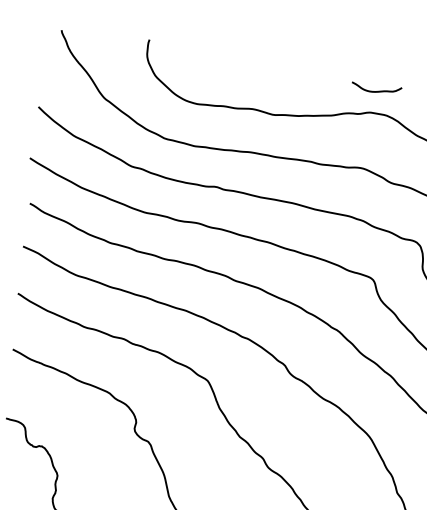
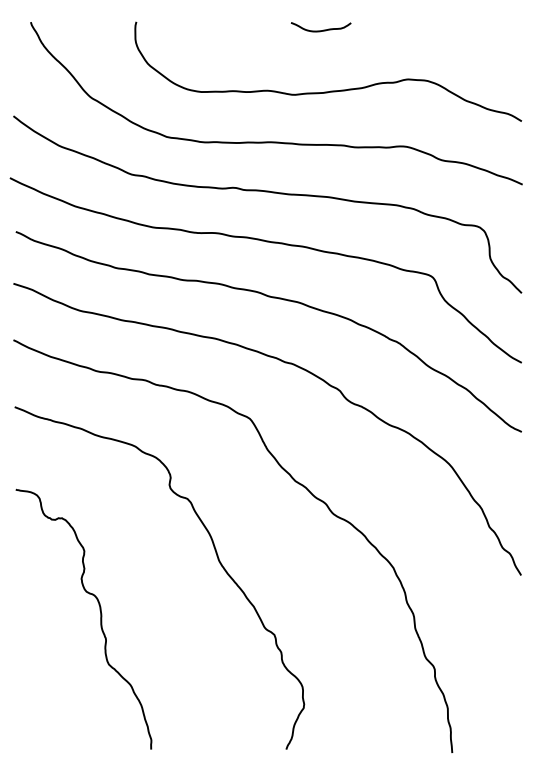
curve: (378, 90) -> (323, 29), moved

